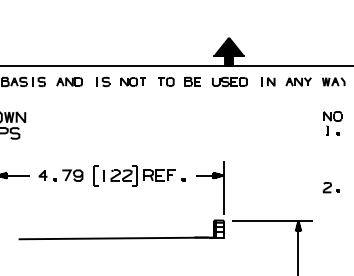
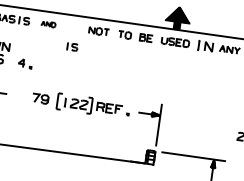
part: (69, 81) -> (48, 23), size x0.7
part: (103, 81) -> (72, 46), moved
part: (268, 81) -> (206, 46), size x1.4
part: (47, 175) -> (25, 63), moved

